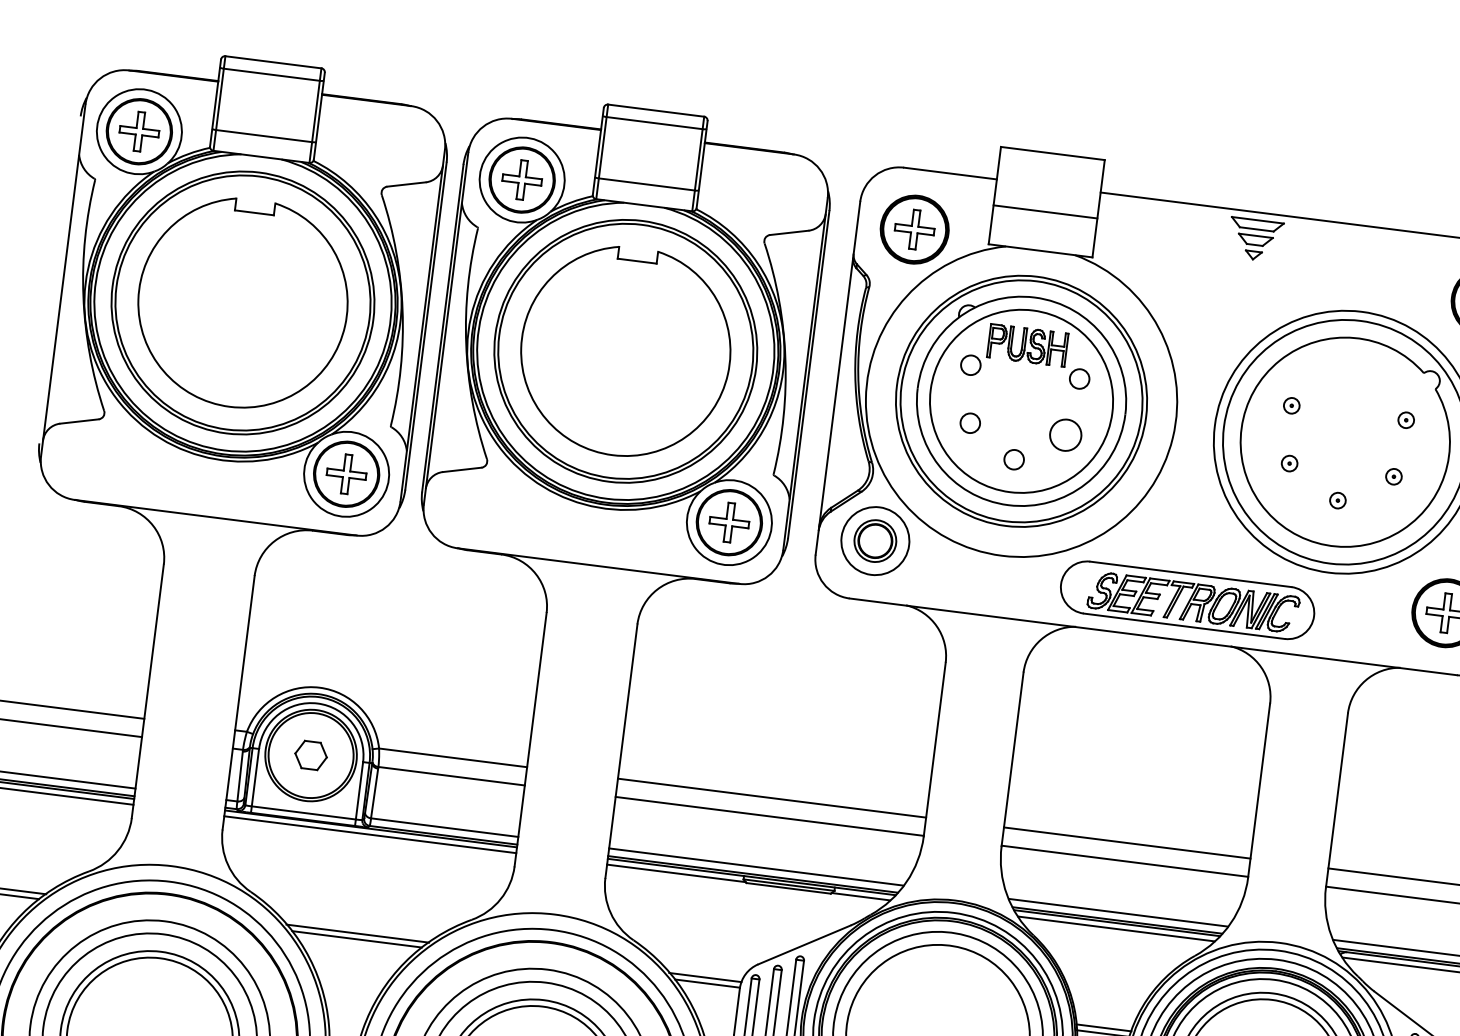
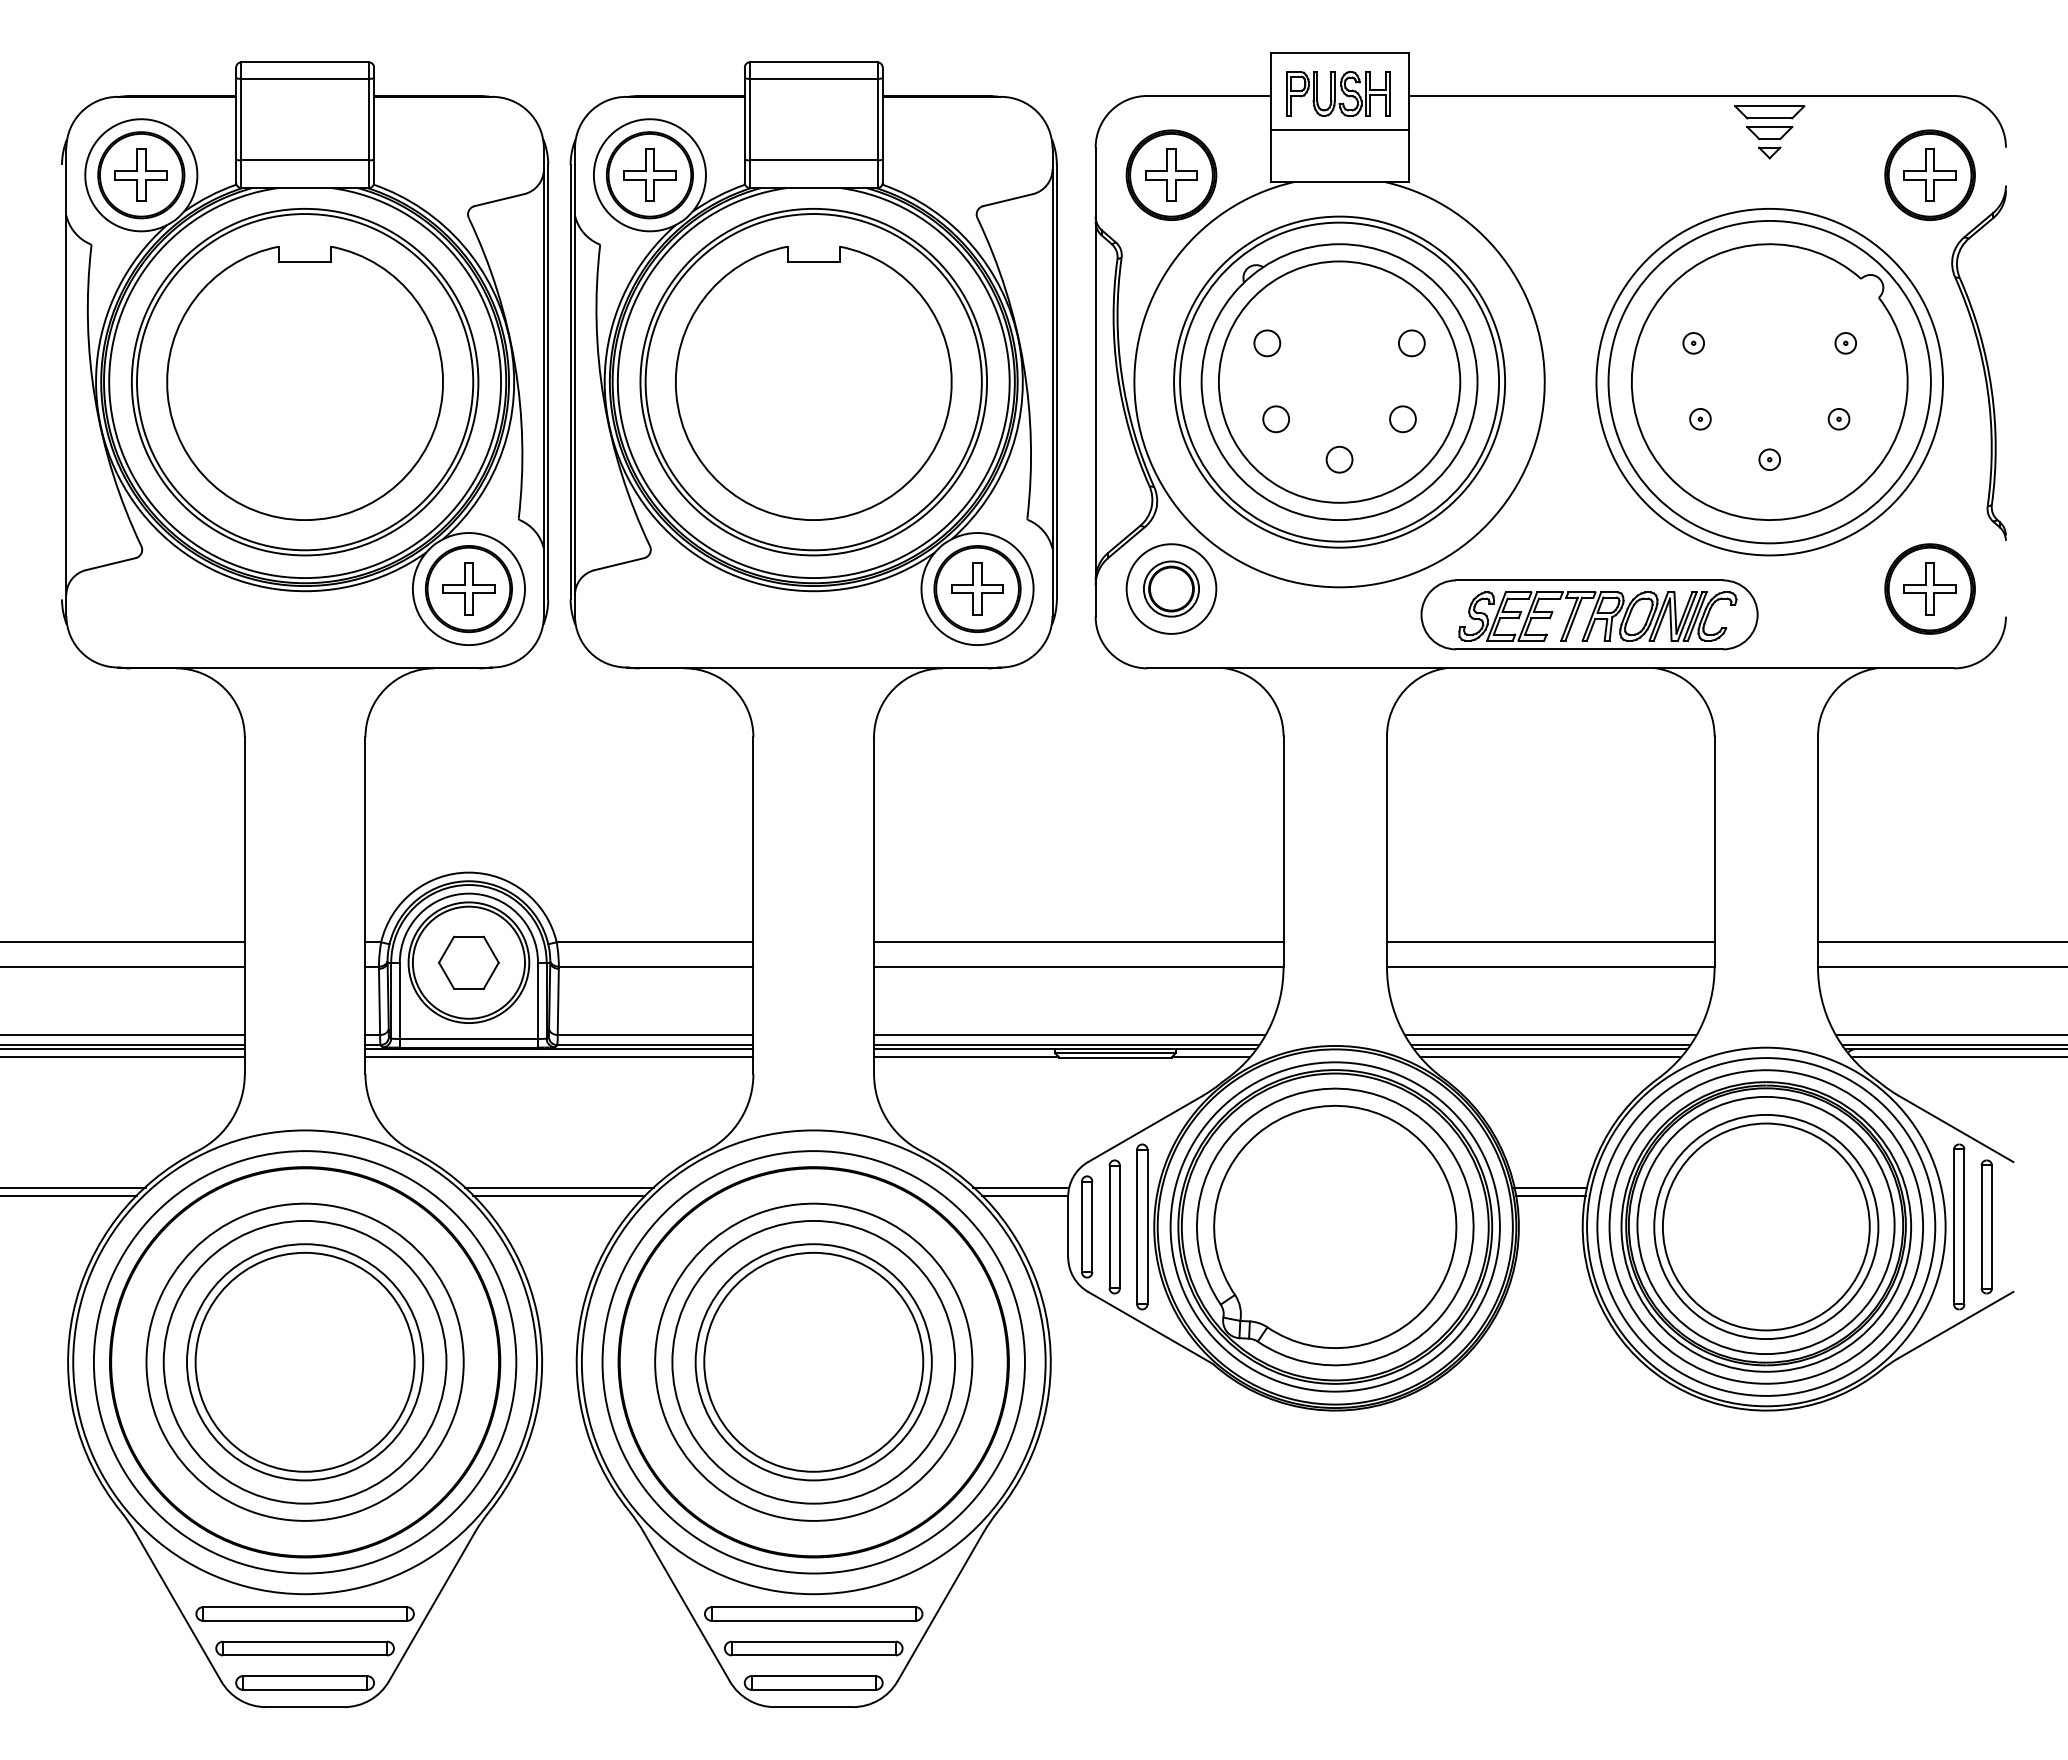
part: (1255, 239) -> (1769, 132), moved
part: (1027, 345) -> (1338, 93), moved
circle: (1065, 435) -> (1402, 419), size x0.62
part: (310, 755) -> (468, 962), size x1.43

